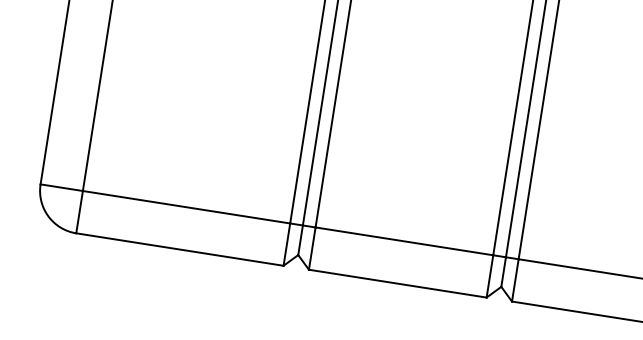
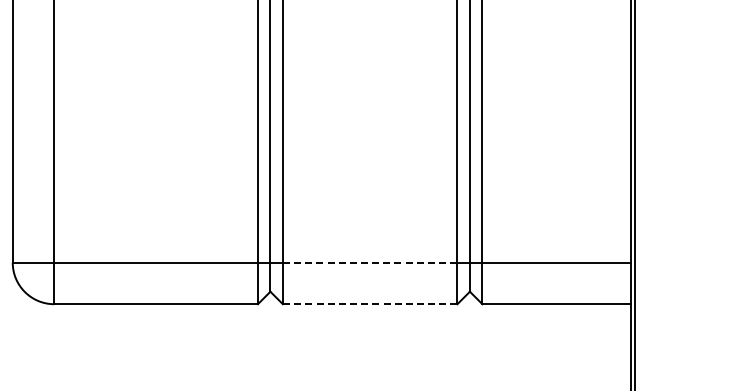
line: (404, 241) -> (370, 262), solid -> dashed
line: (397, 283) -> (369, 304), solid -> dashed

